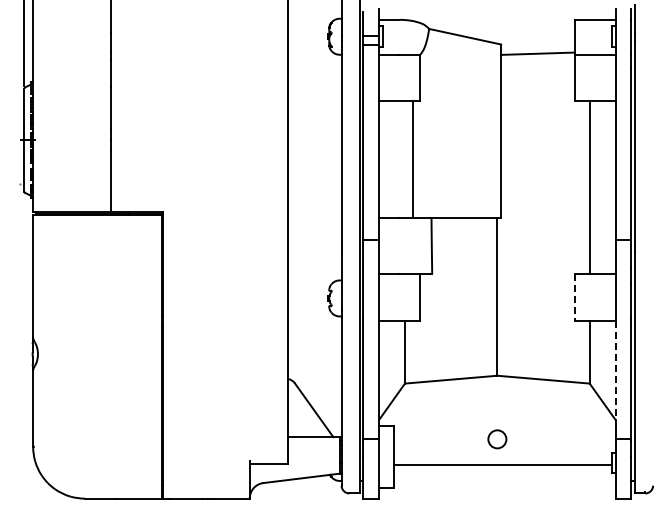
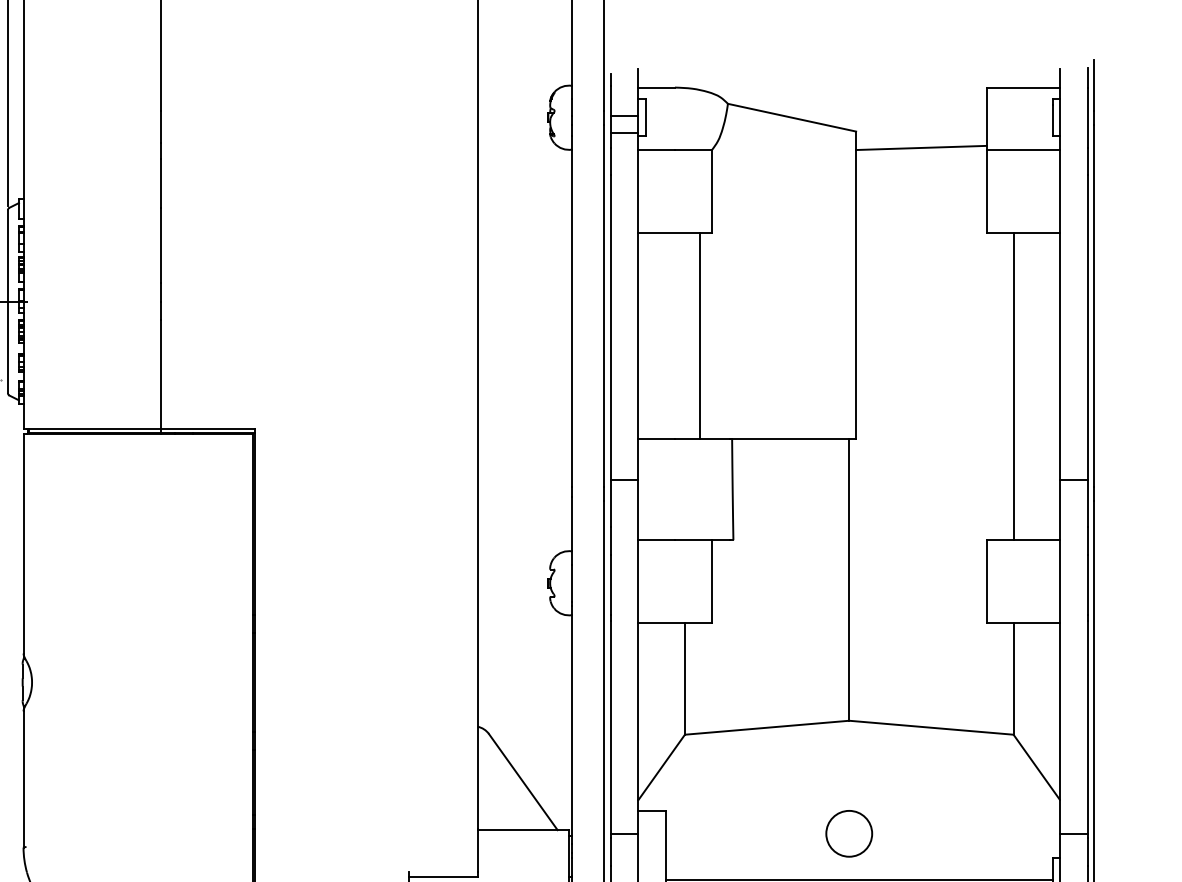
line: (574, 297) -> (986, 581), dashed -> solid
line: (615, 370) -> (1059, 711), dashed -> solid
circle: (497, 439) -> (849, 834), size x1.43

